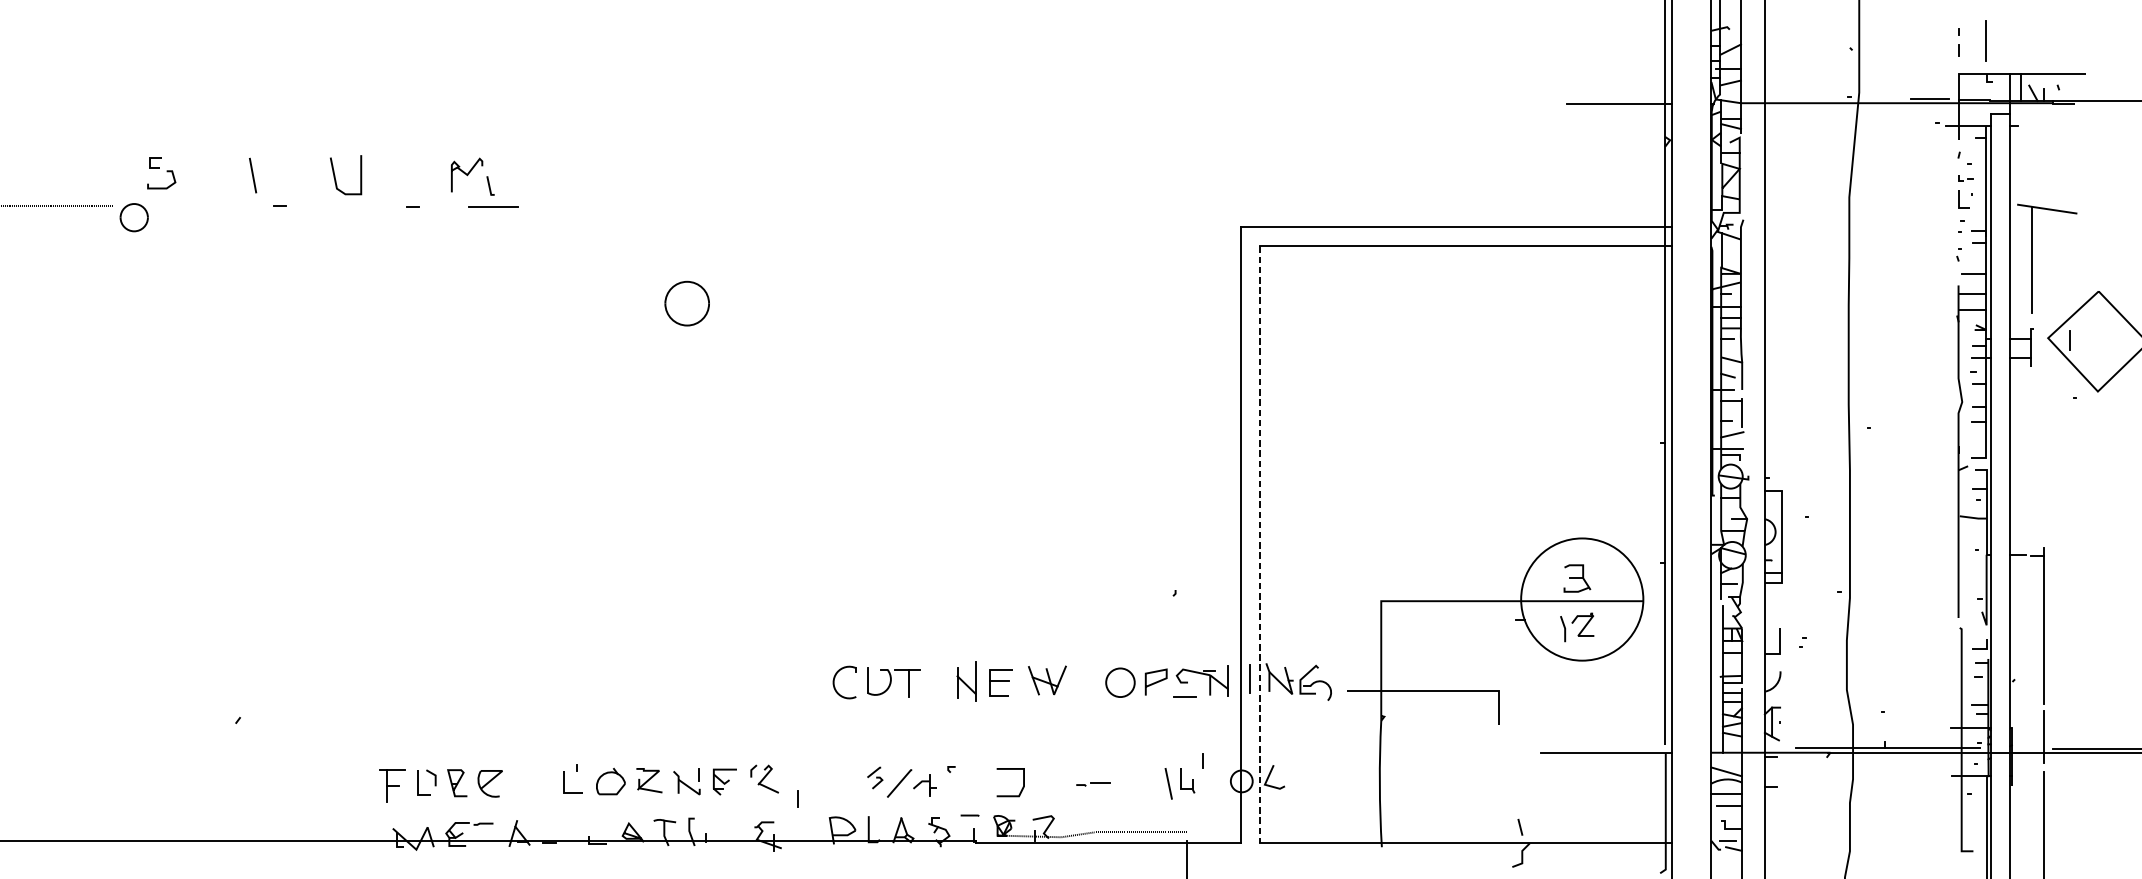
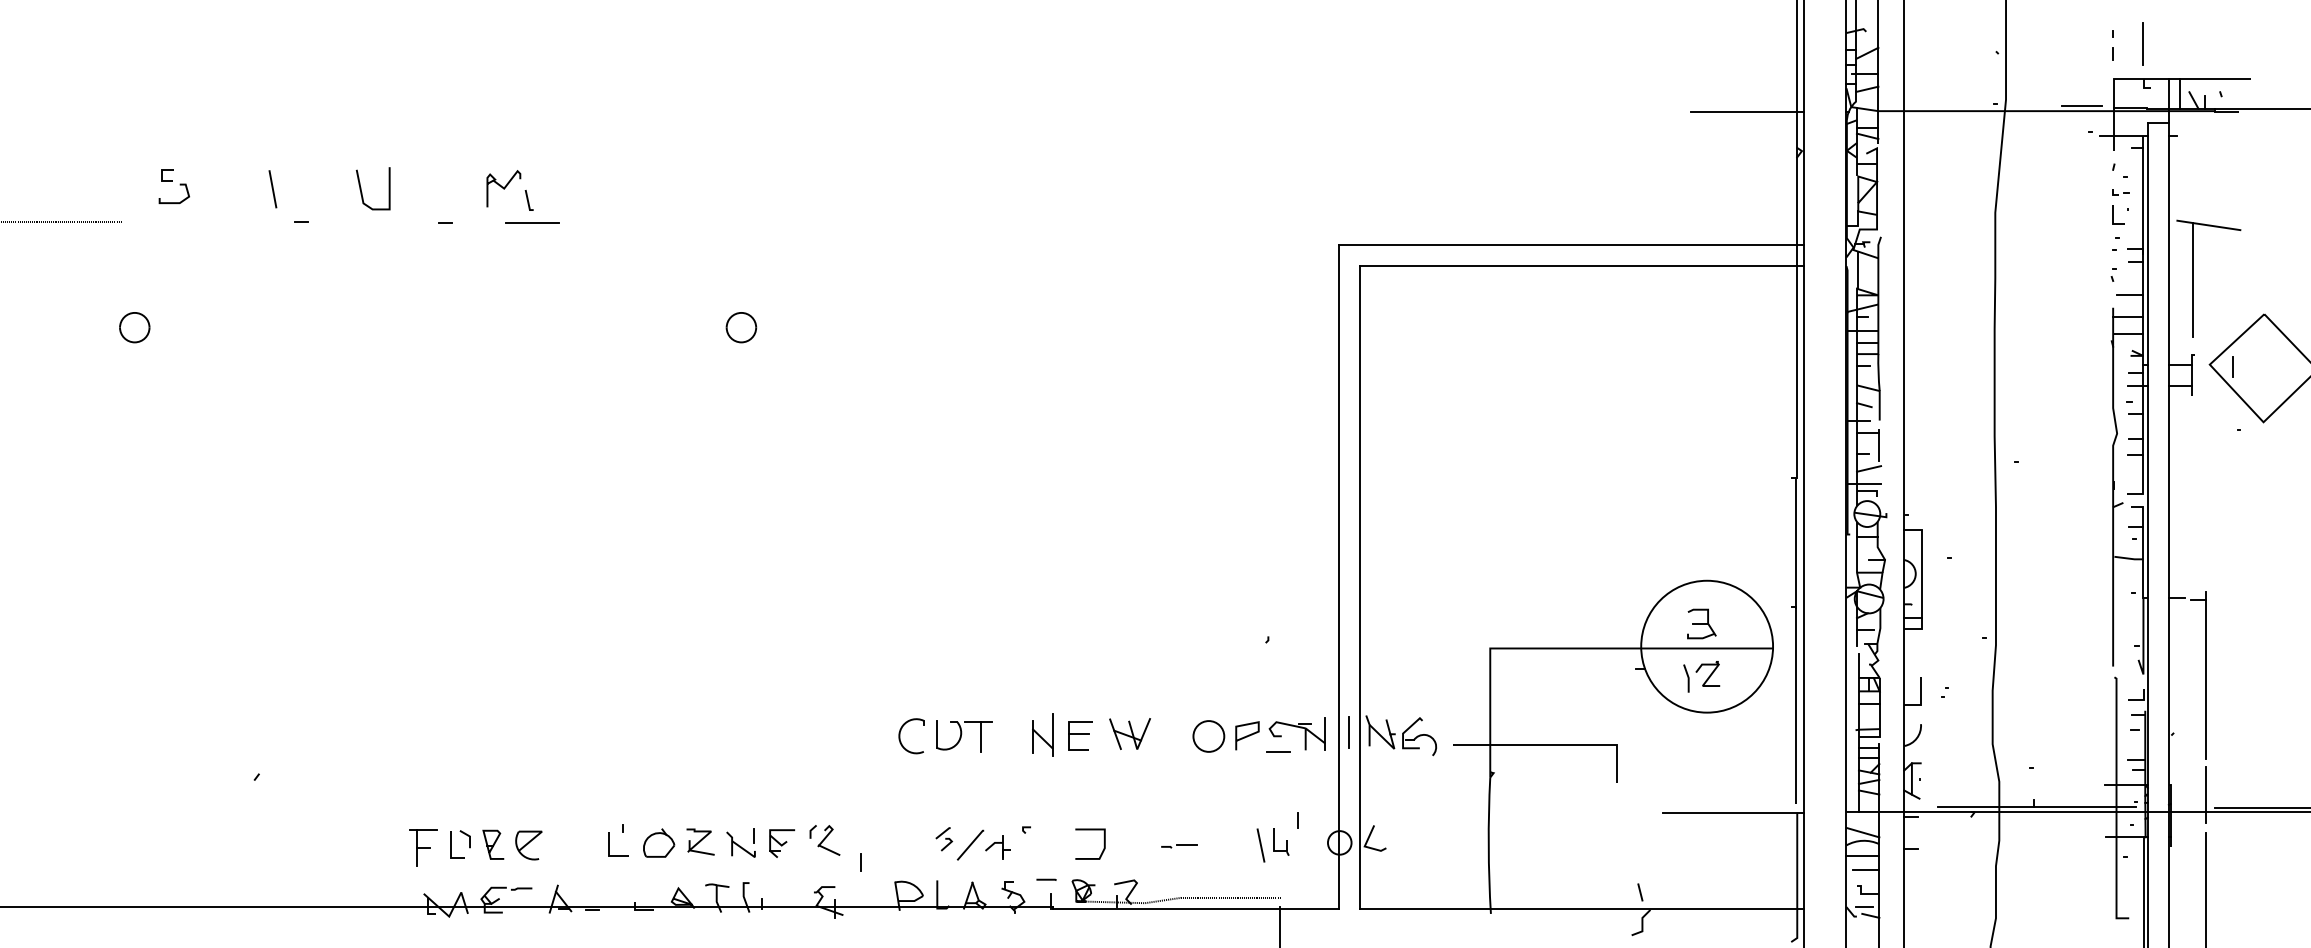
part: (134, 217) -> (134, 327), moved
part: (687, 303) -> (741, 327), size x0.62
line: (1260, 544) -> (1359, 587), dashed -> solid

